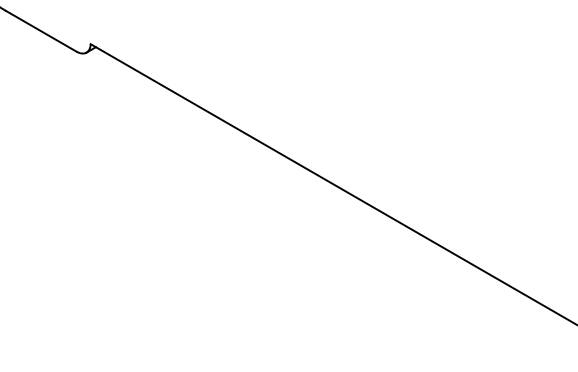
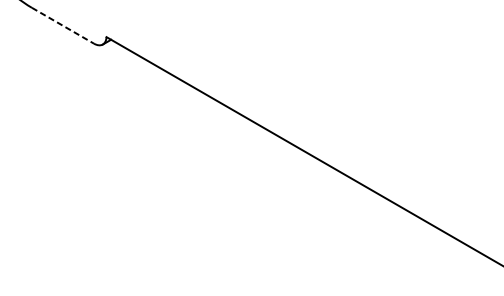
line: (41, 31) -> (63, 25), solid -> dashed

